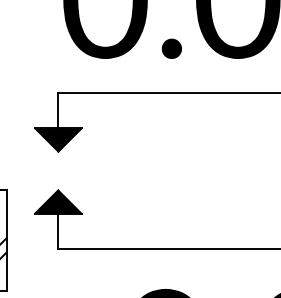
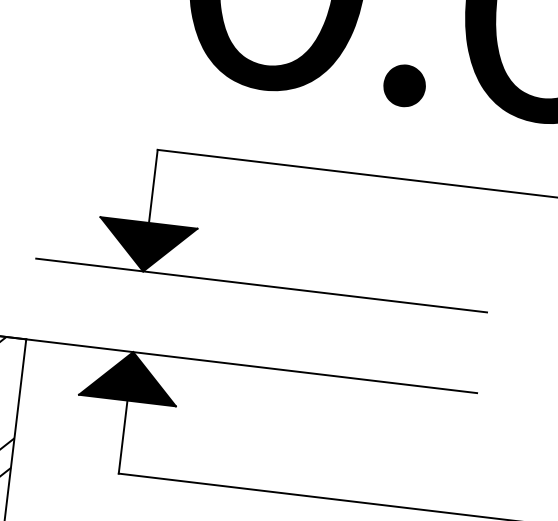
line: (114, 151) -> (259, 285), added
line: (114, 190) -> (250, 366), added

